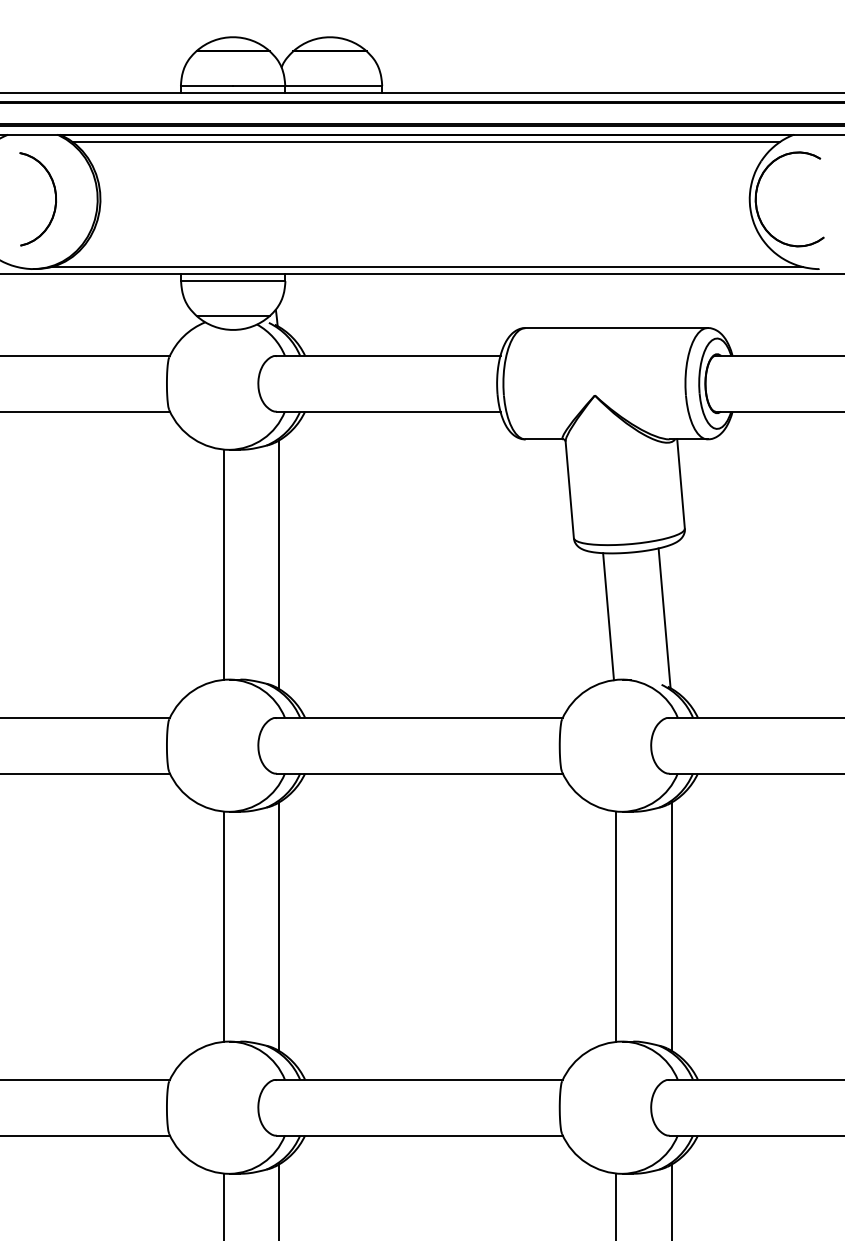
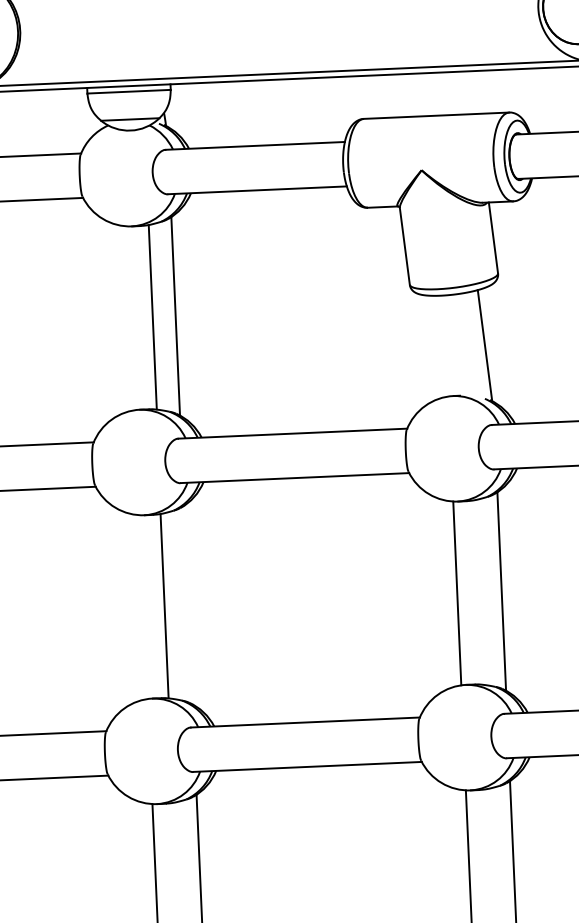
line: (223, 564) -> (152, 317), moved
line: (608, 616) -> (440, 346), removed
line: (223, 926) -> (164, 606), moved
line: (279, 926) -> (188, 605), removed

